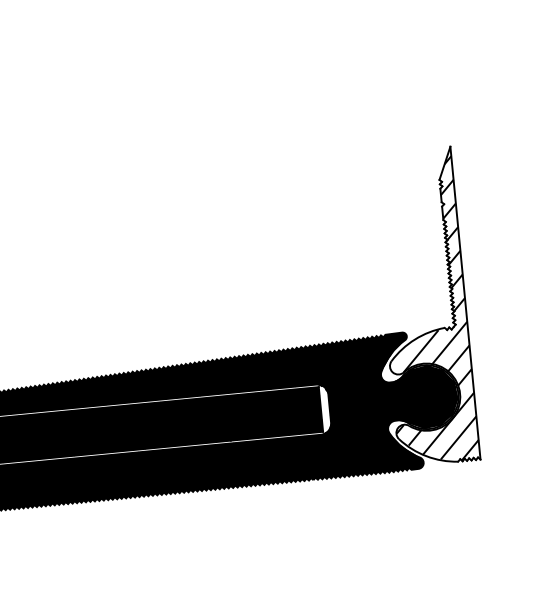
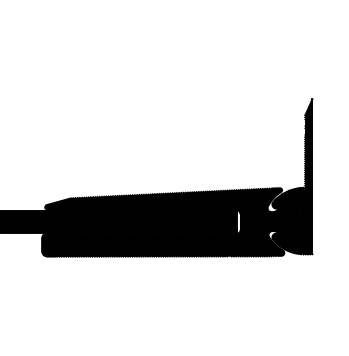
fill: (425, 306) -> (292, 176), added

